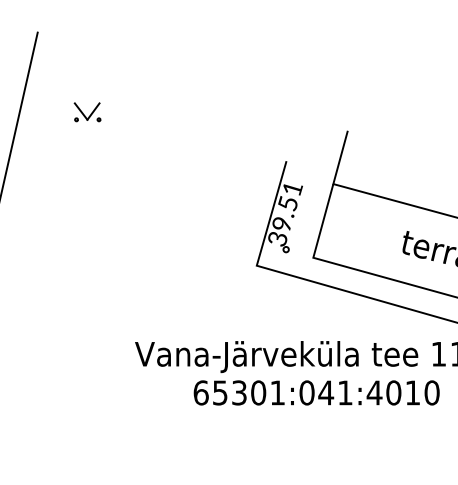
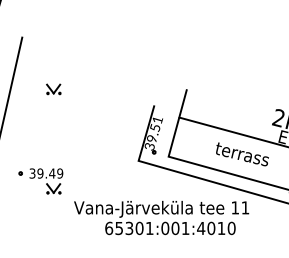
part: (86, 112) -> (53, 89), moved
part: (71, 304) -> (40, 181), added
text: (326, 393) -> (175, 228), 65301:041:4010 -> 65301:001:4010

